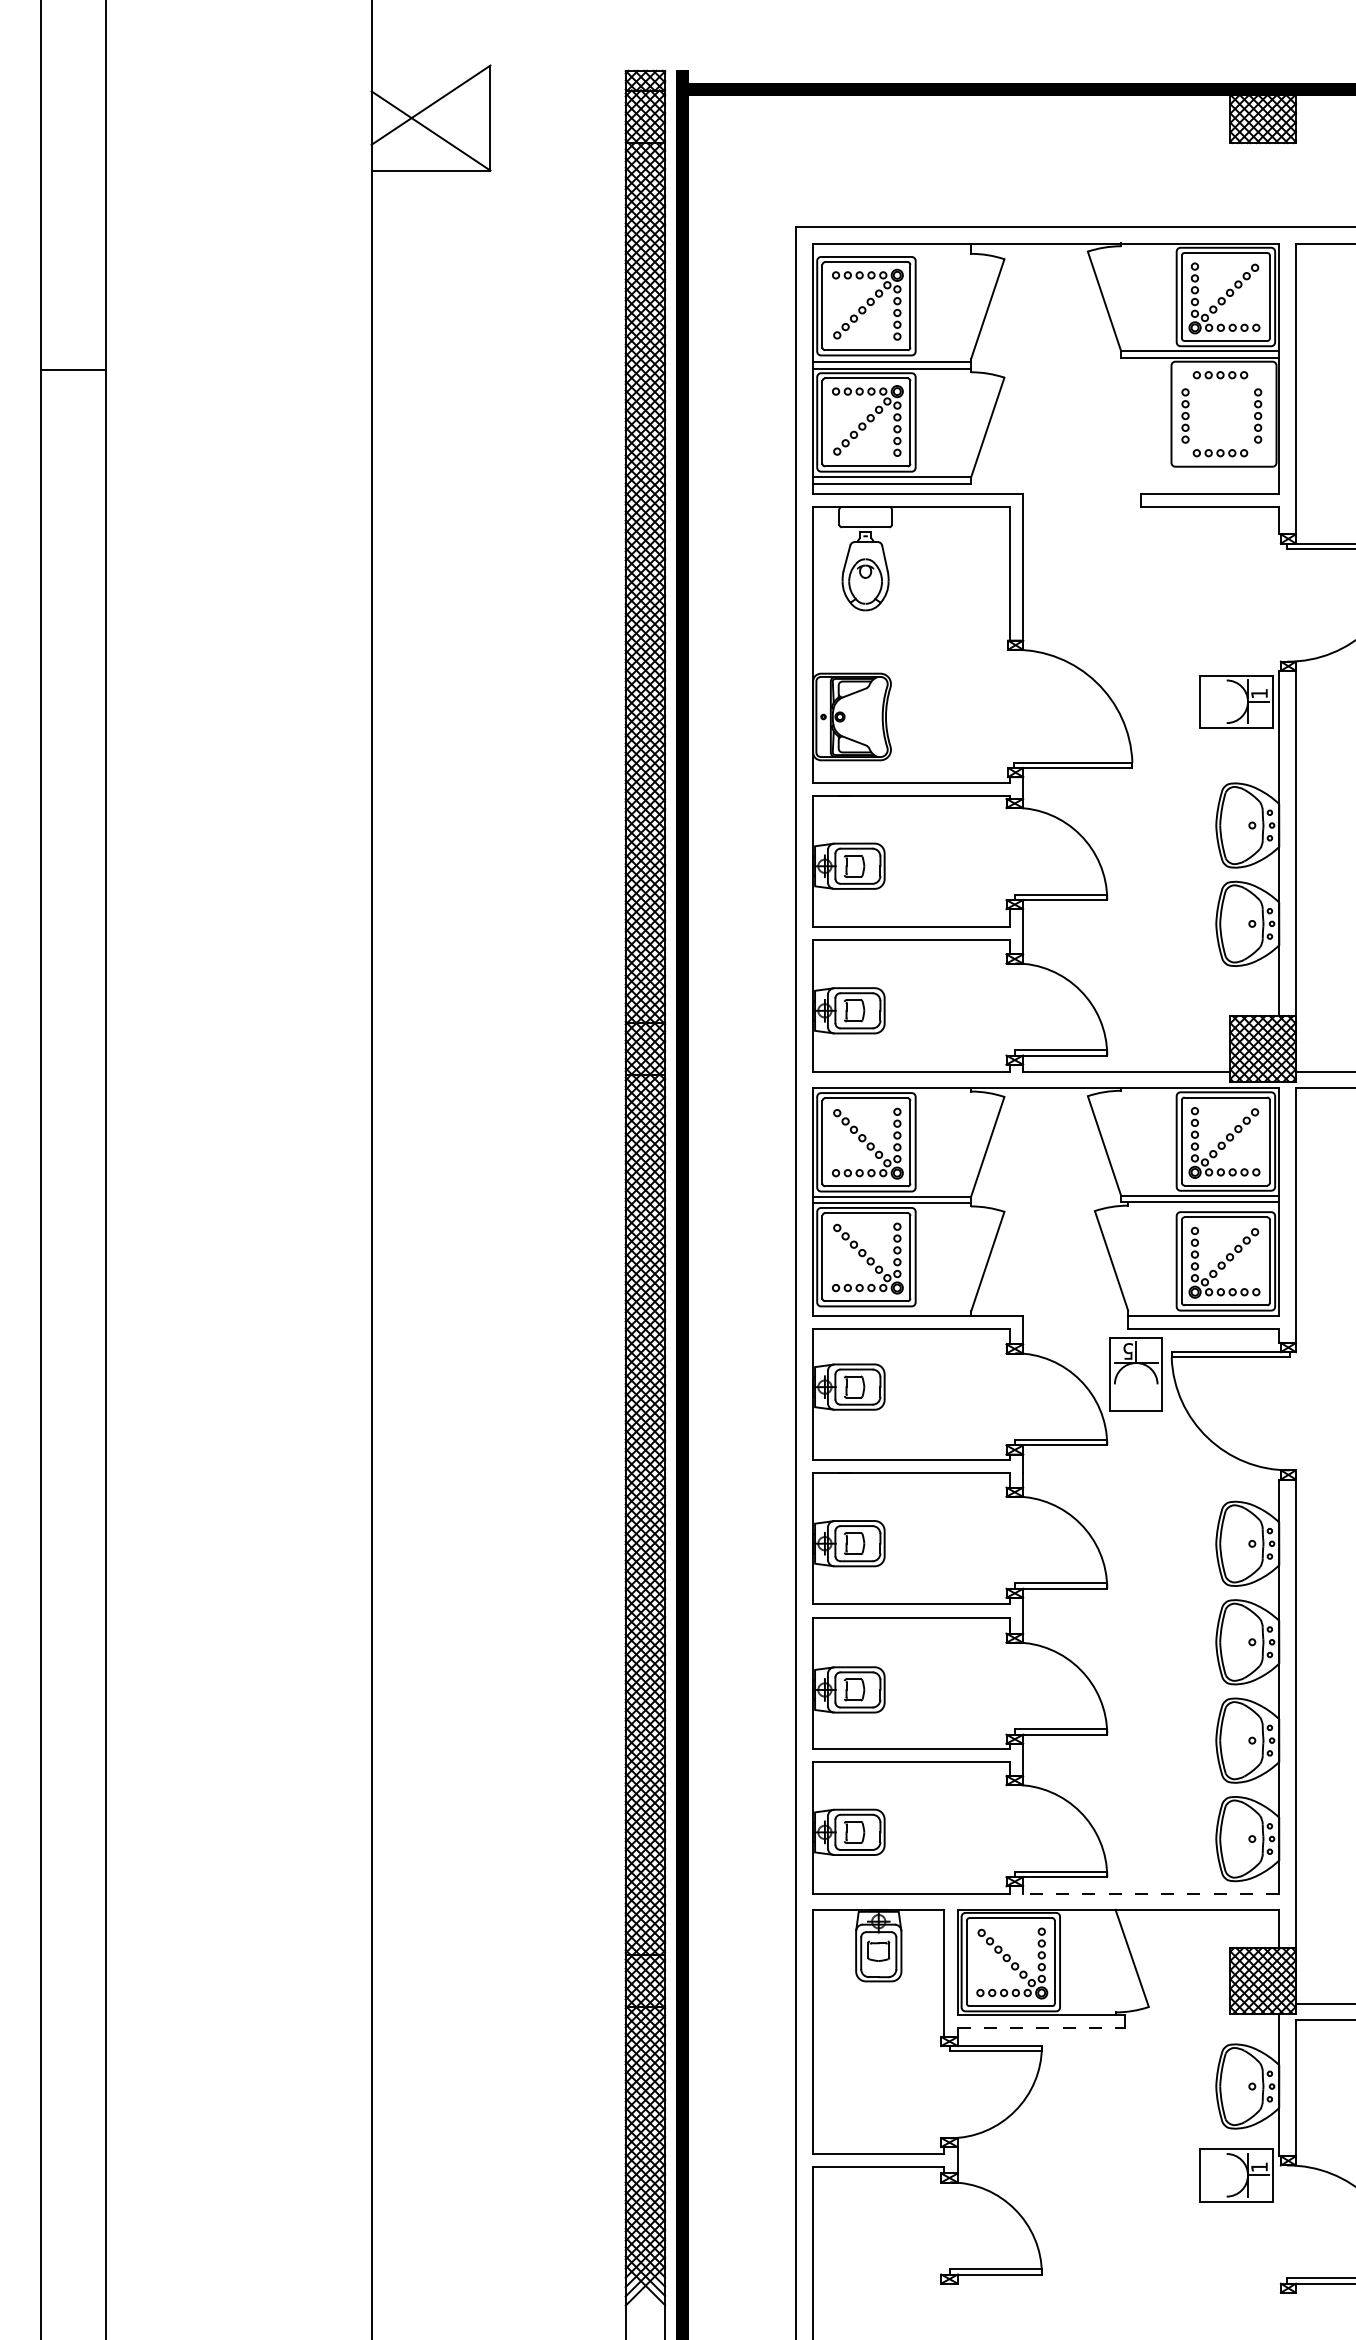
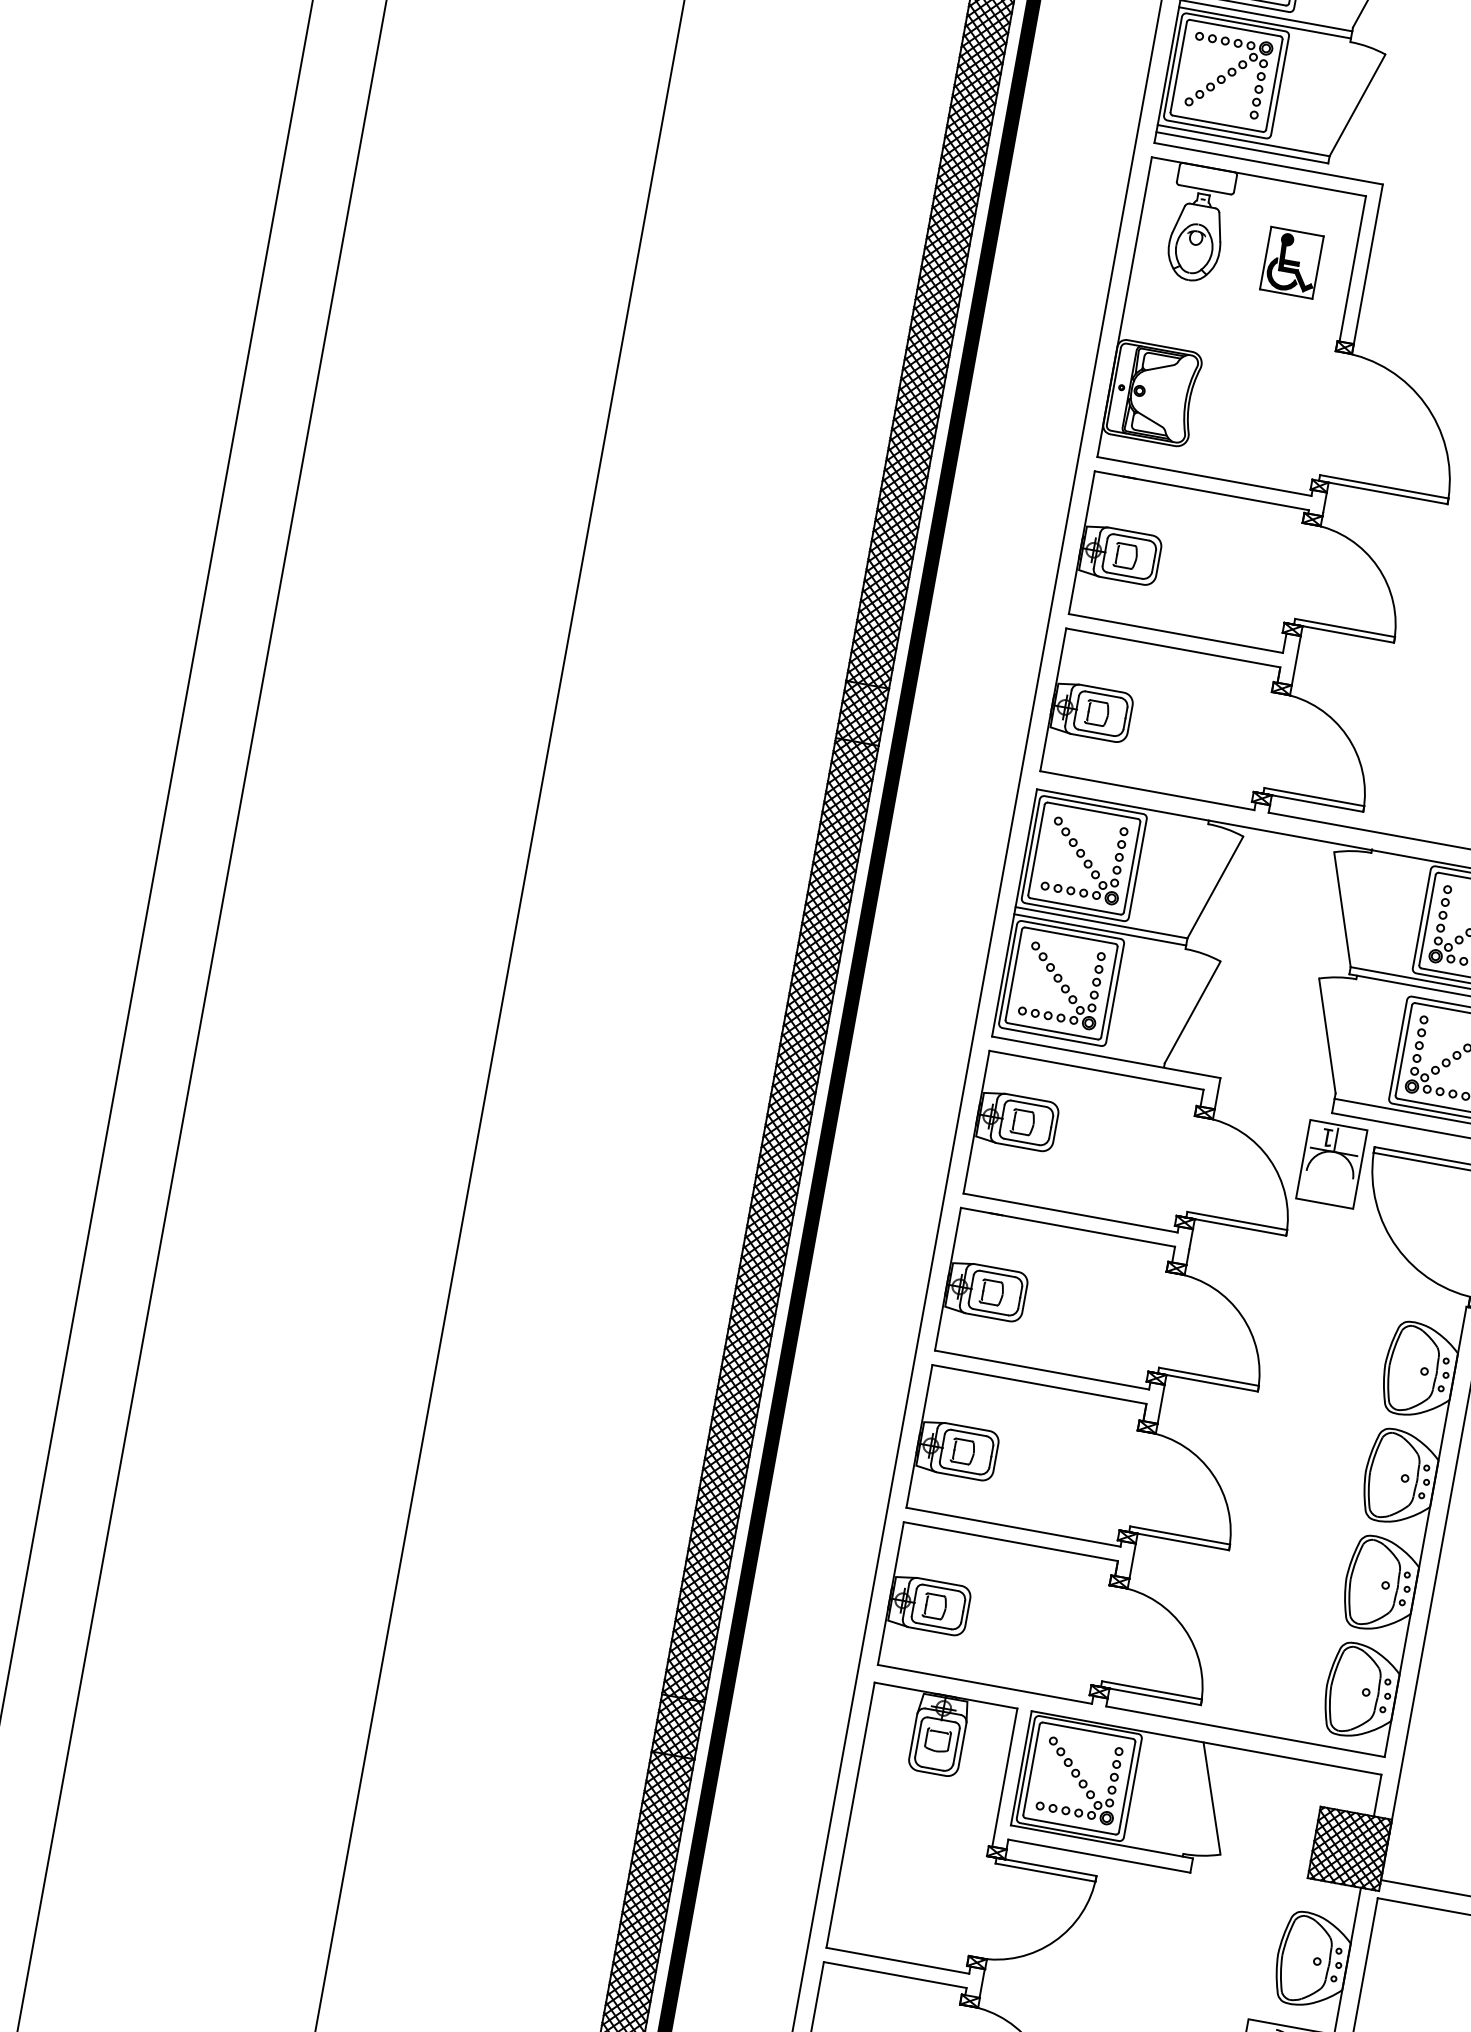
part: (954, 578) -> (1291, 262), added
text: (1127, 1351) -> (1326, 1137), 5 -> 1
line: (1150, 1893) -> (1244, 1731), dashed -> solid
line: (1041, 2028) -> (1099, 1856), dashed -> solid

